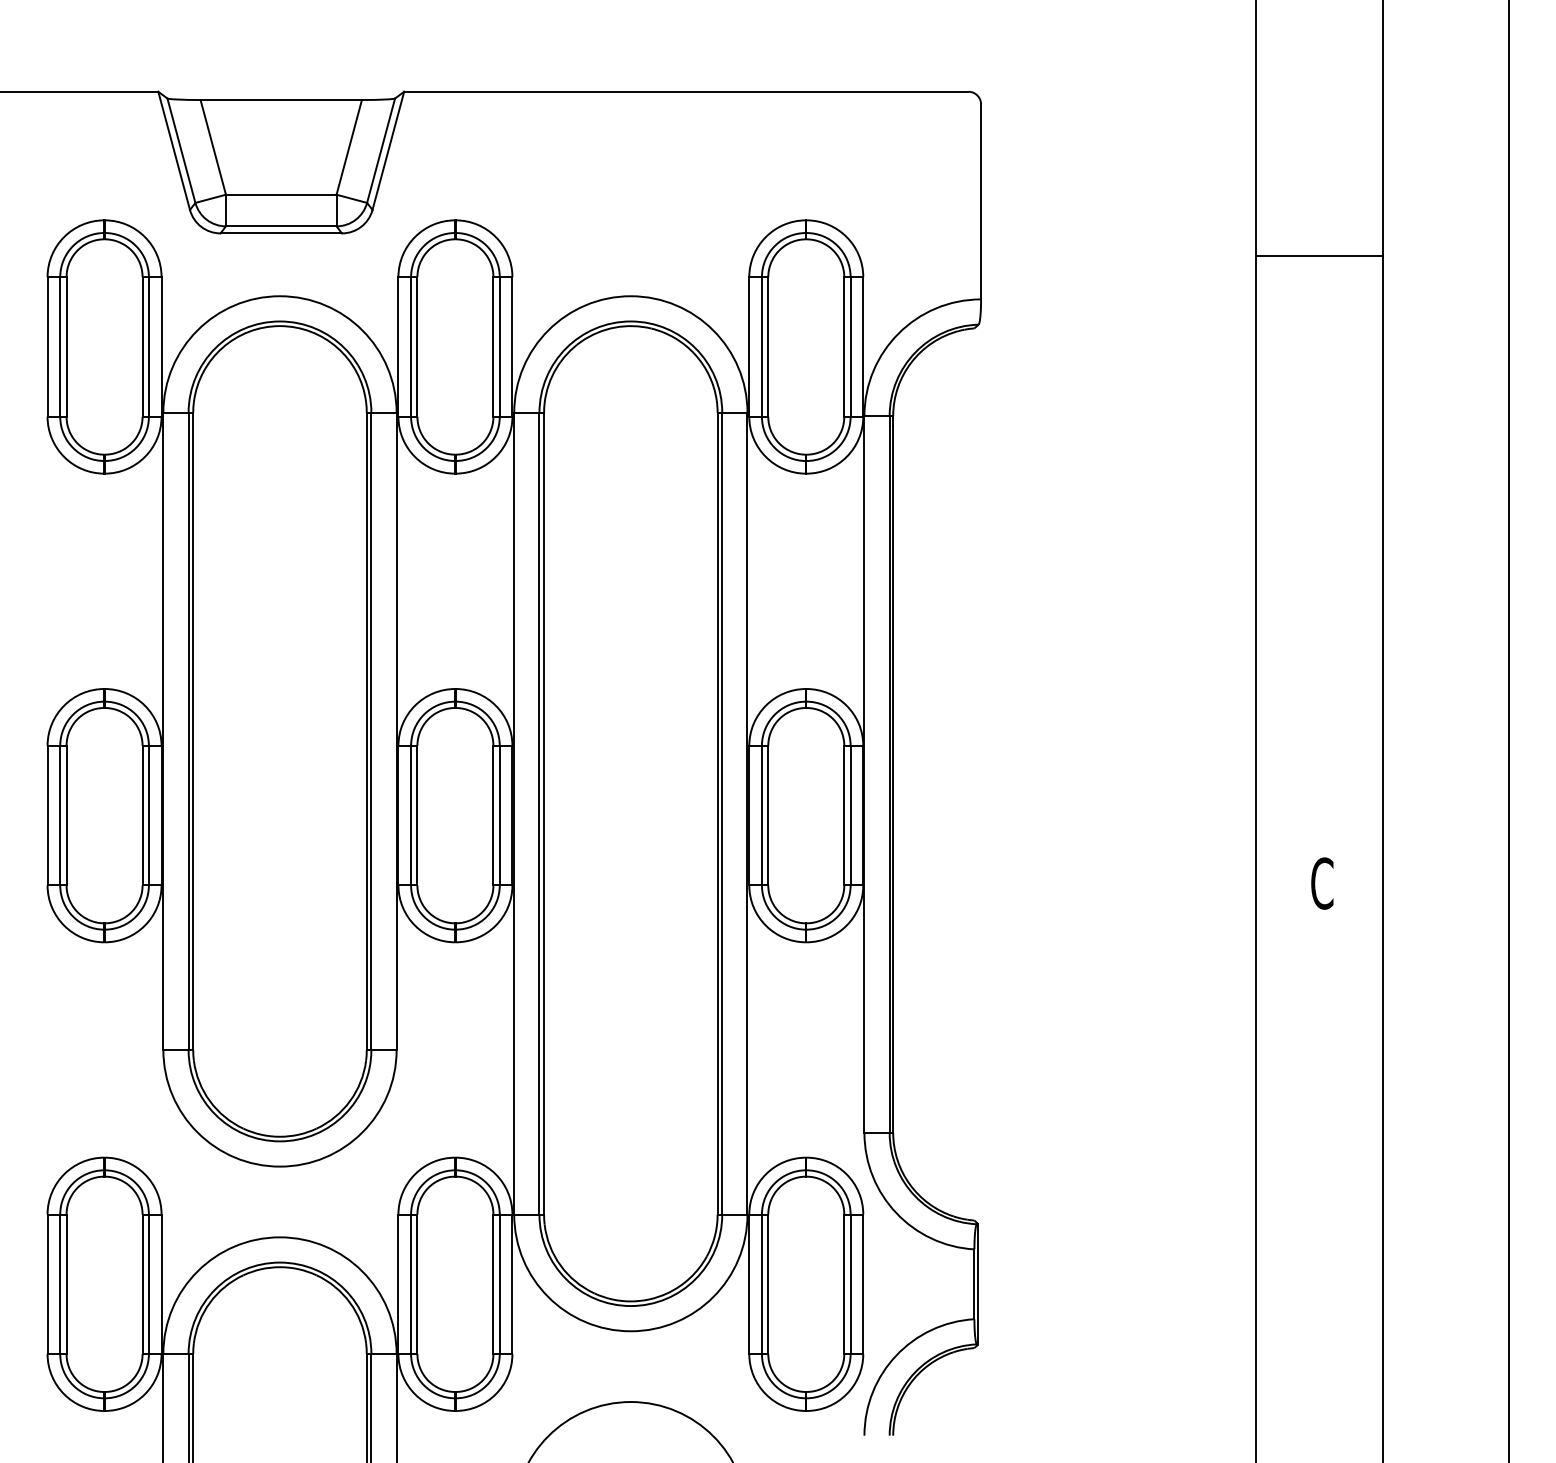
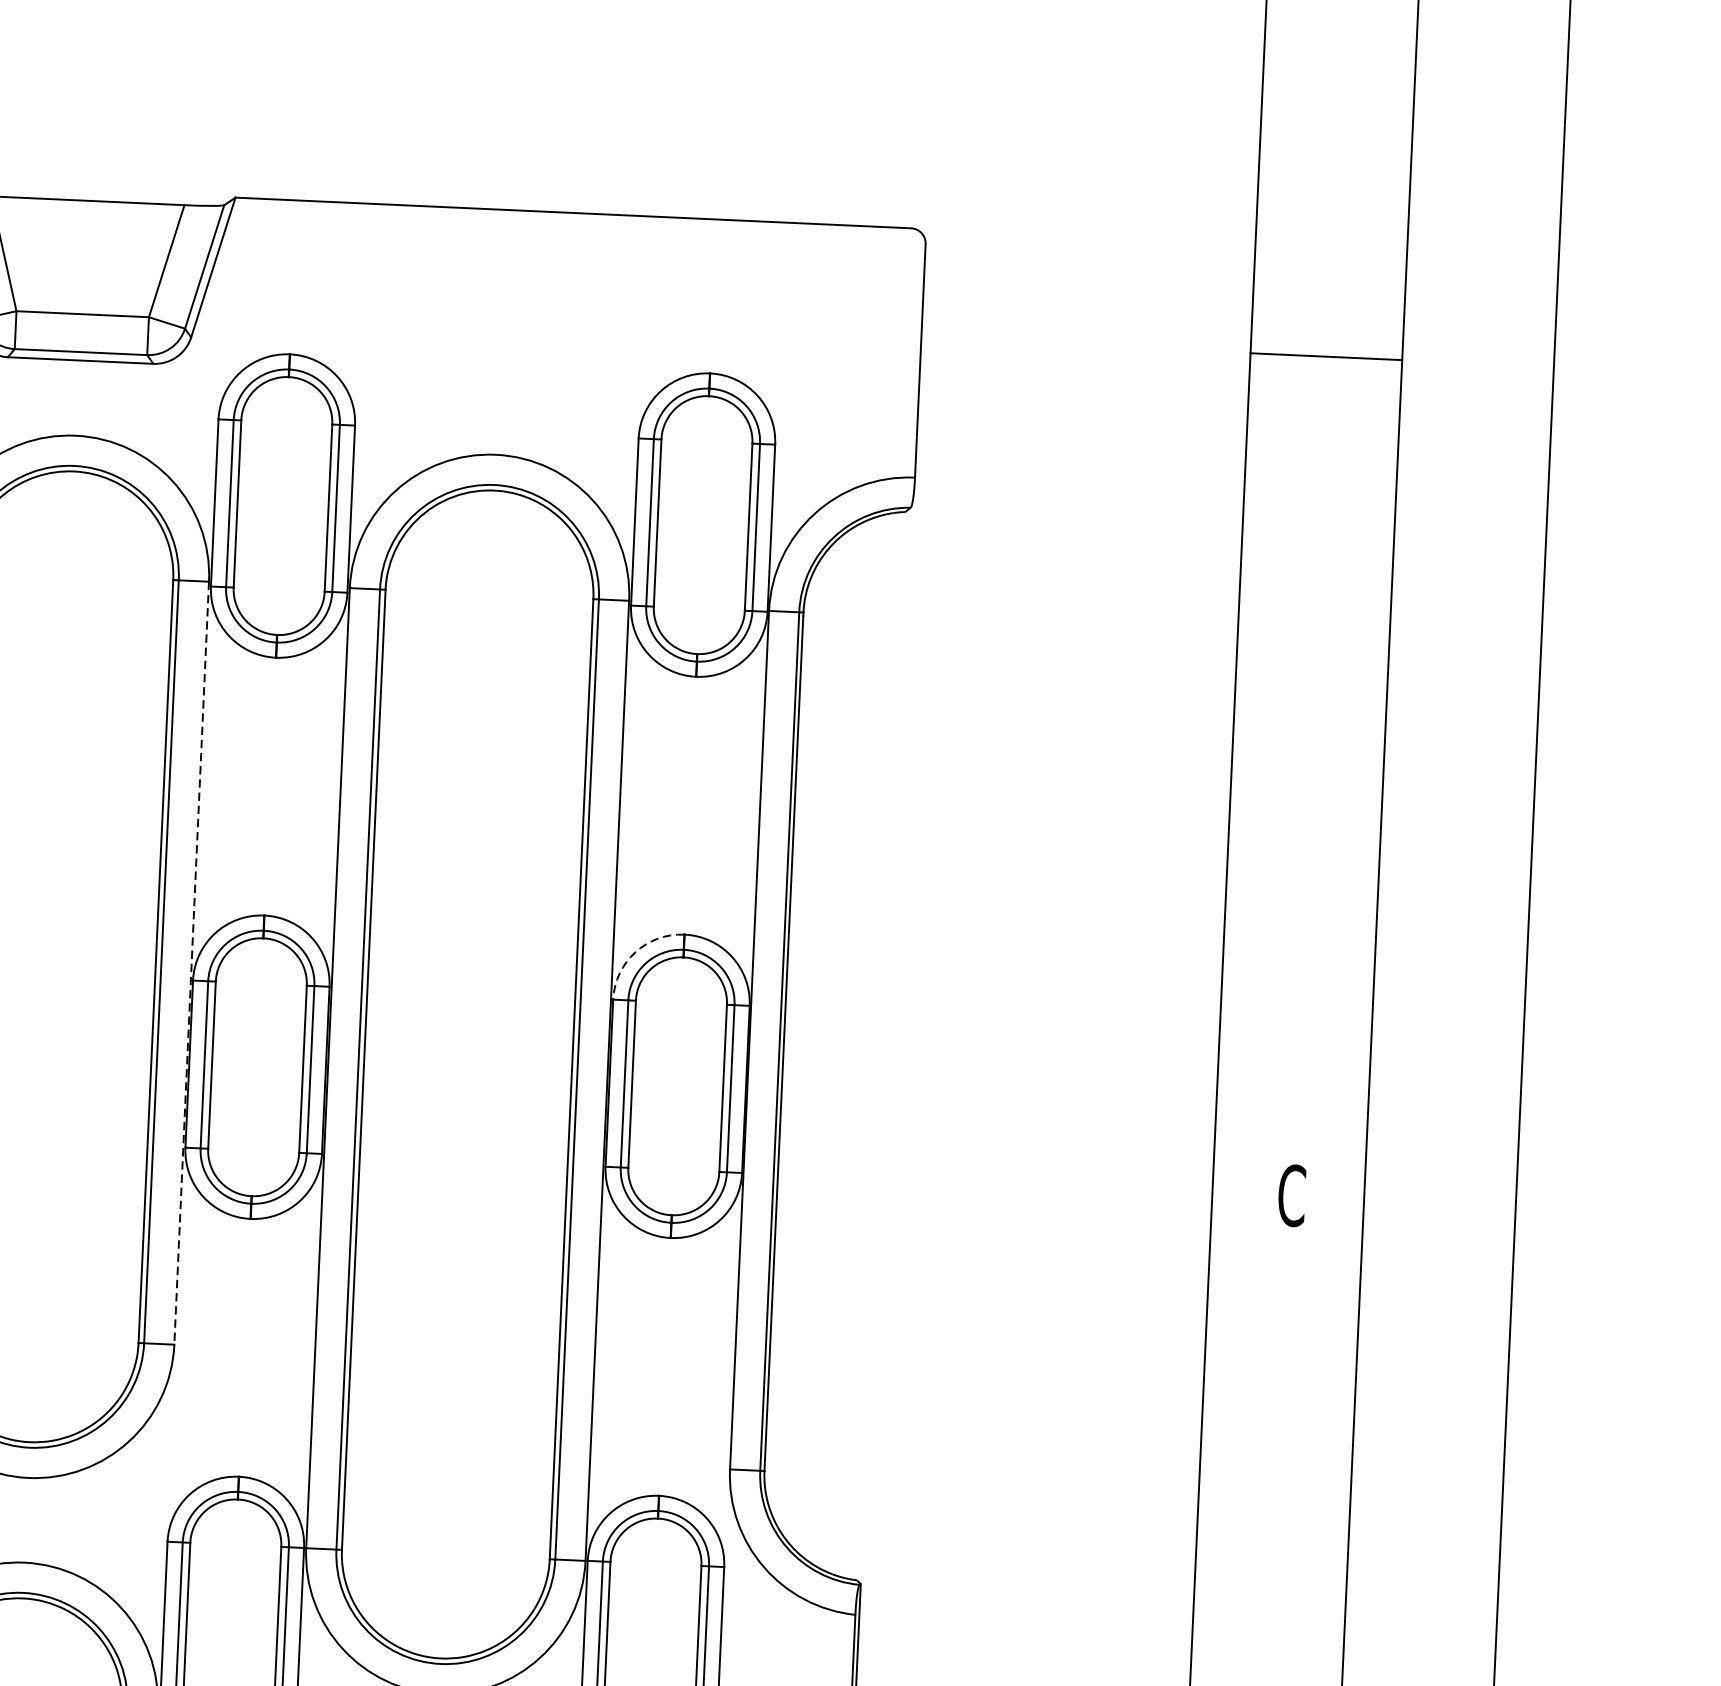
line: (1318, 256) -> (1325, 357), moved
arc: (765, 705) -> (634, 952), solid -> dashed
line: (396, 731) -> (191, 963), solid -> dashed

